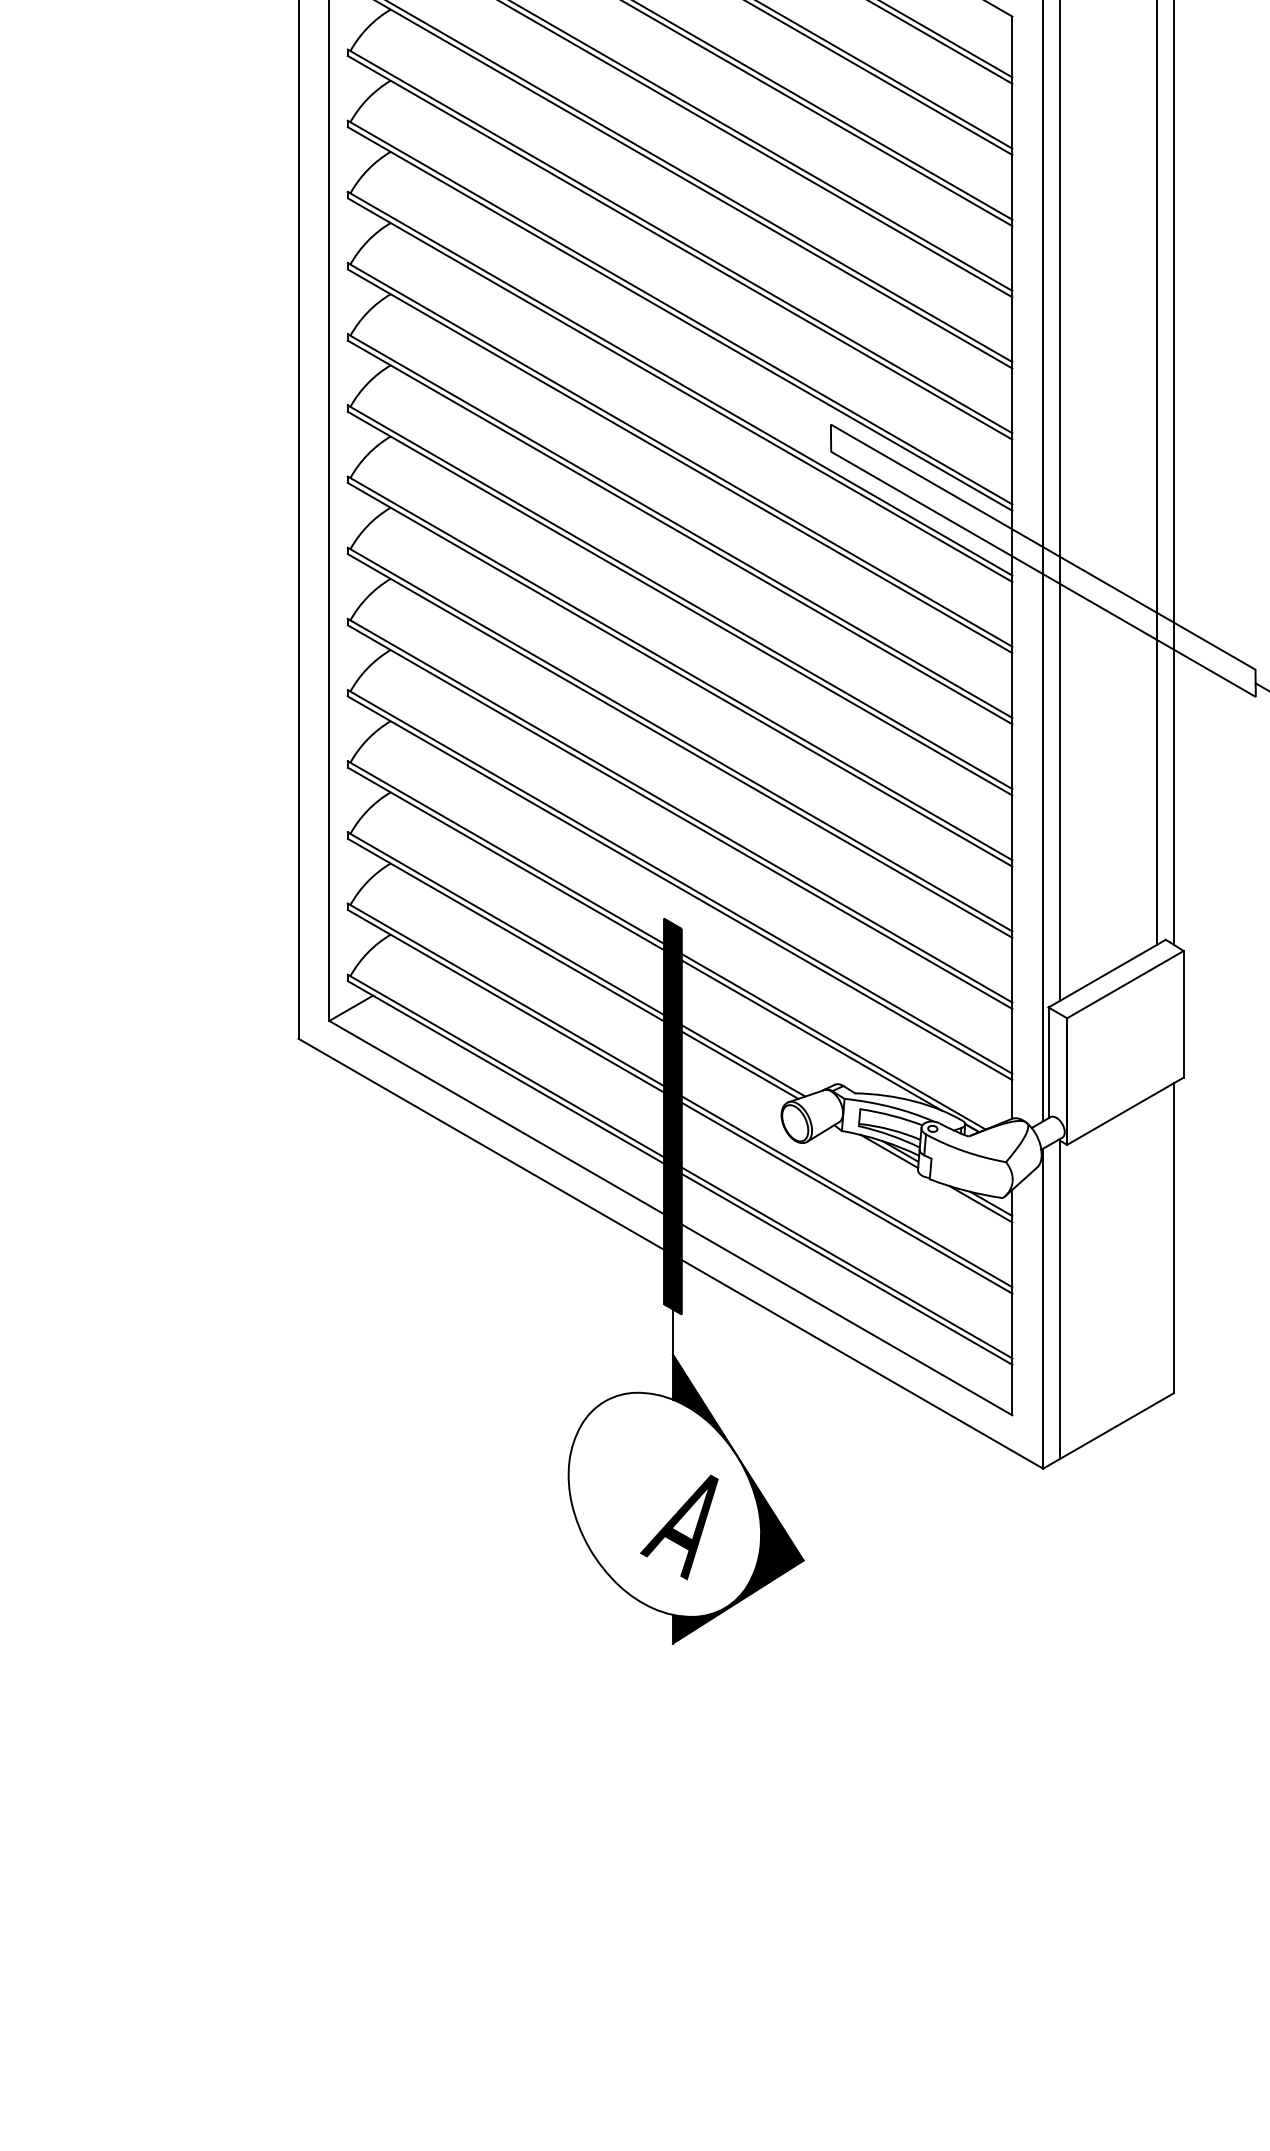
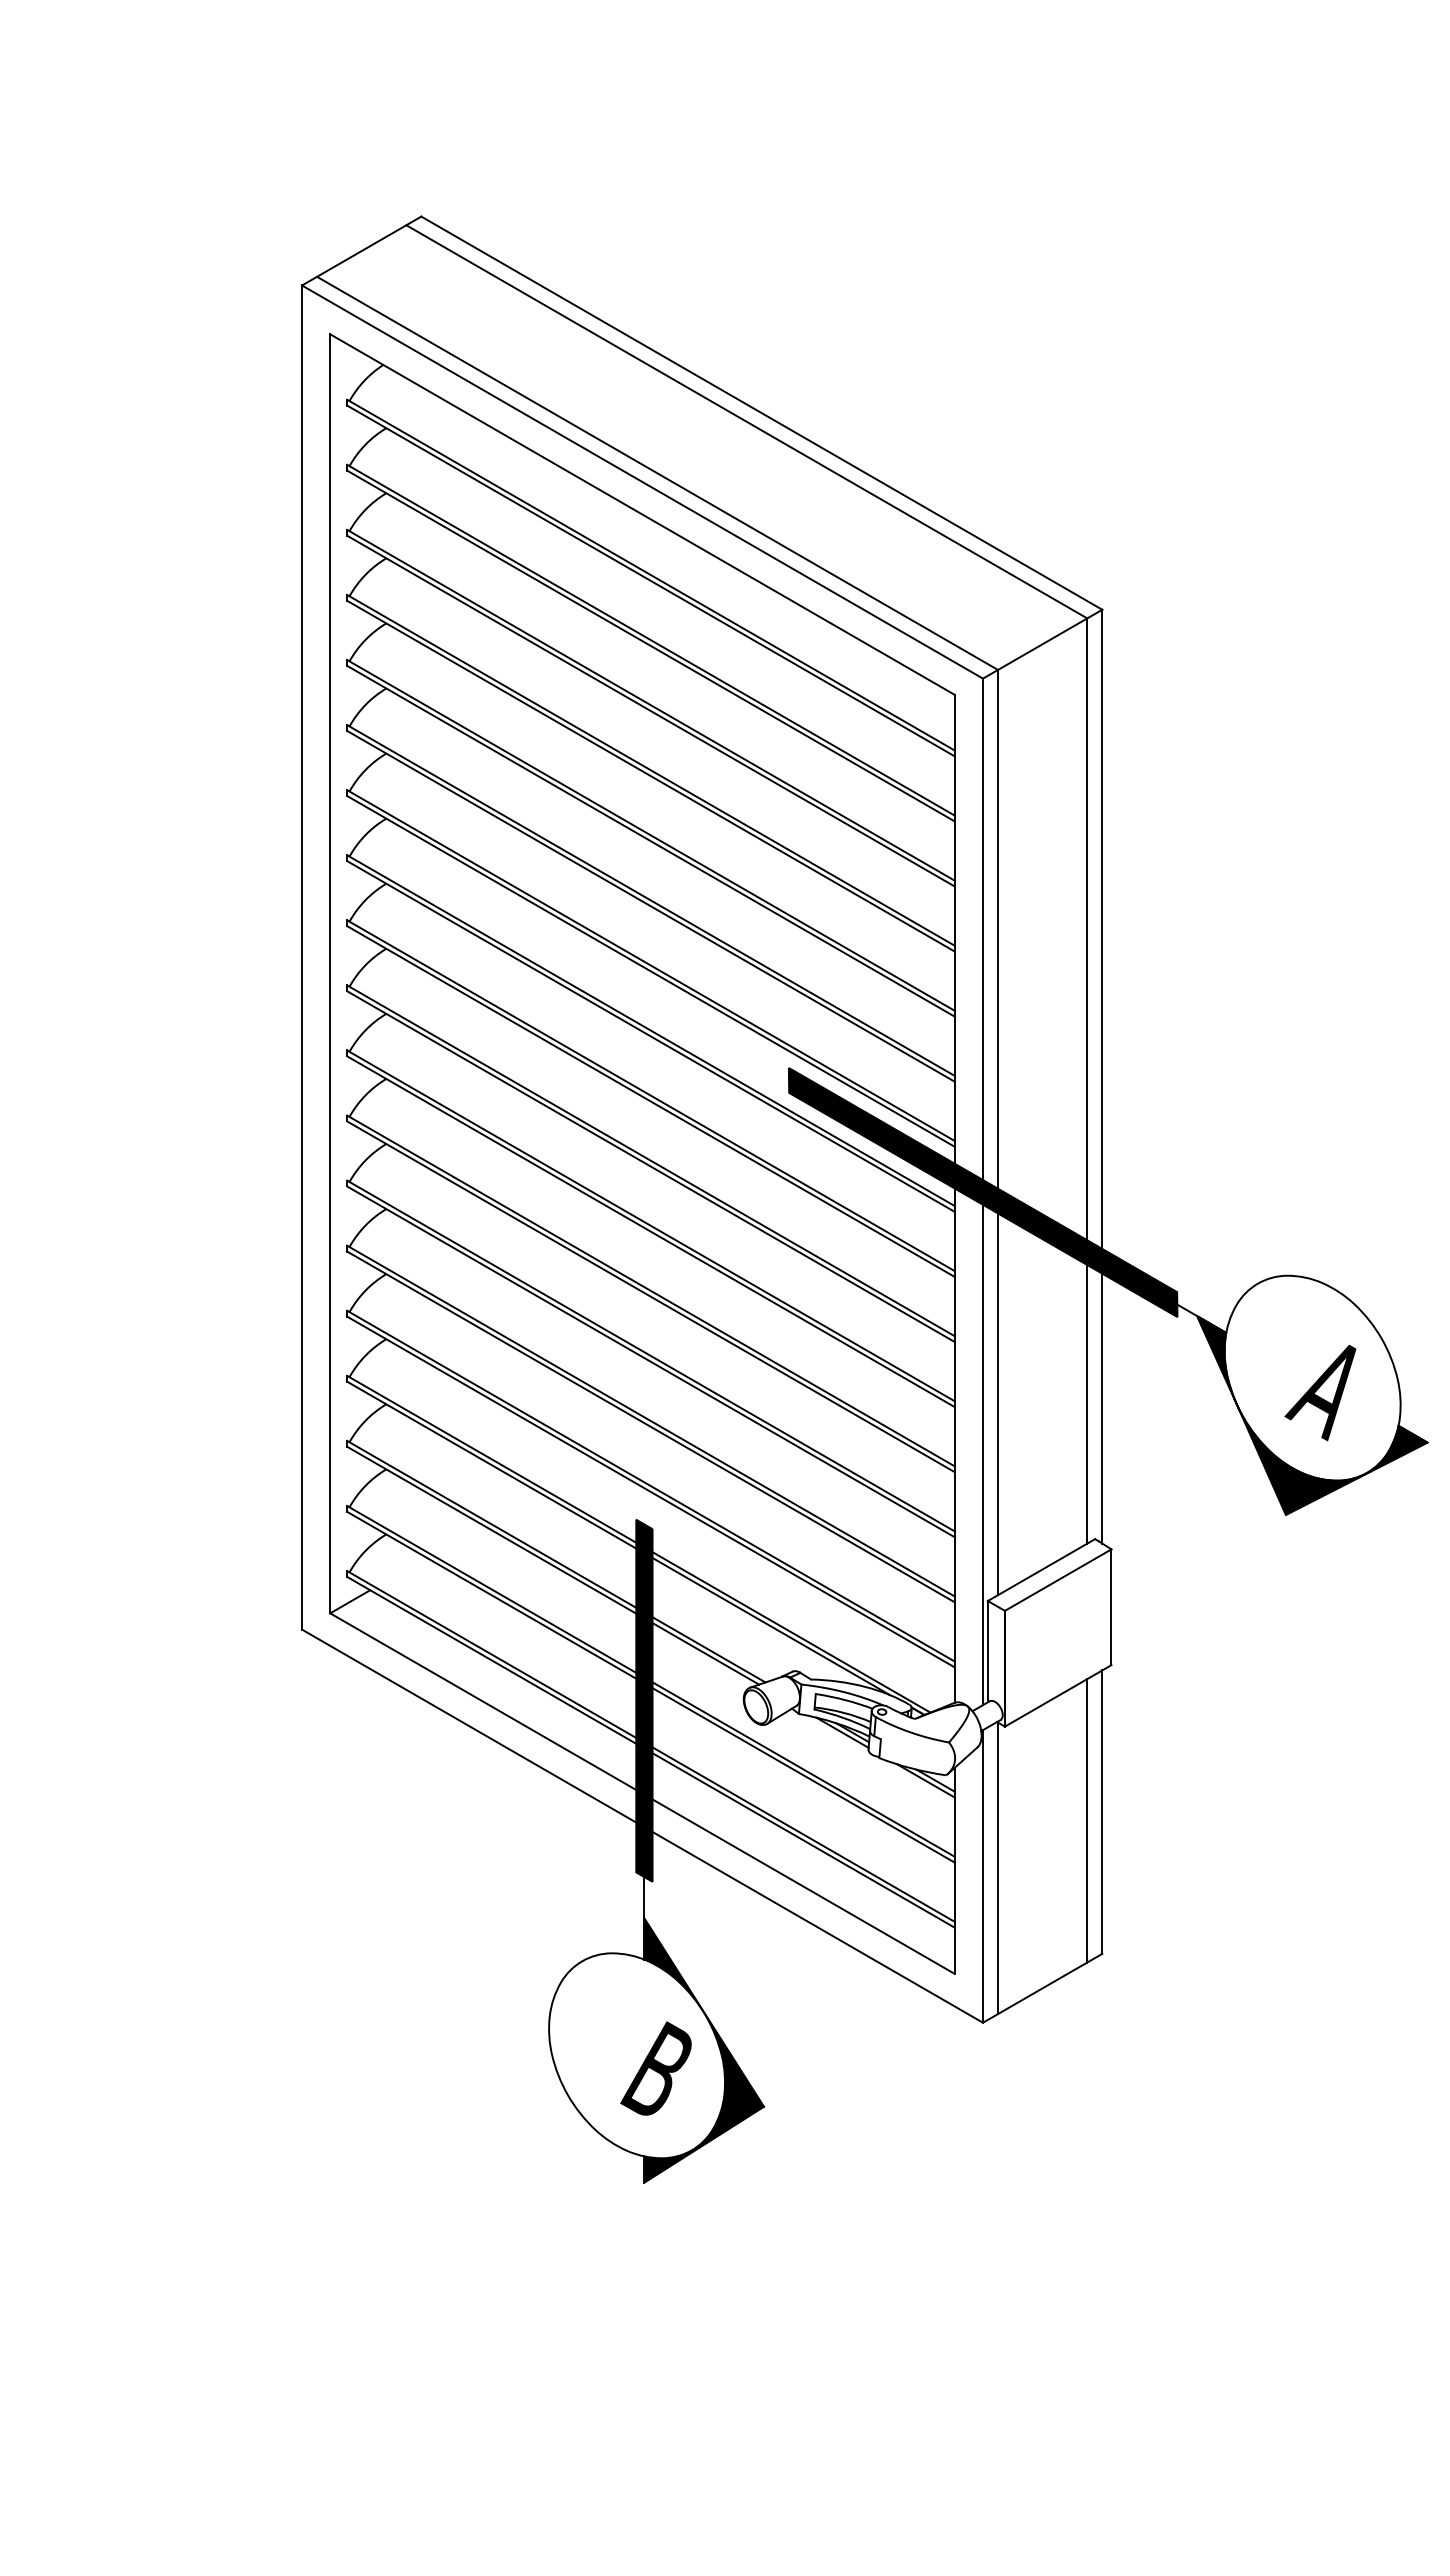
fill: (1042, 560) -> (982, 1192), added
line: (1157, 1247) -> (1087, 1820), added
text: (681, 1523) -> (652, 2072), A -> B

